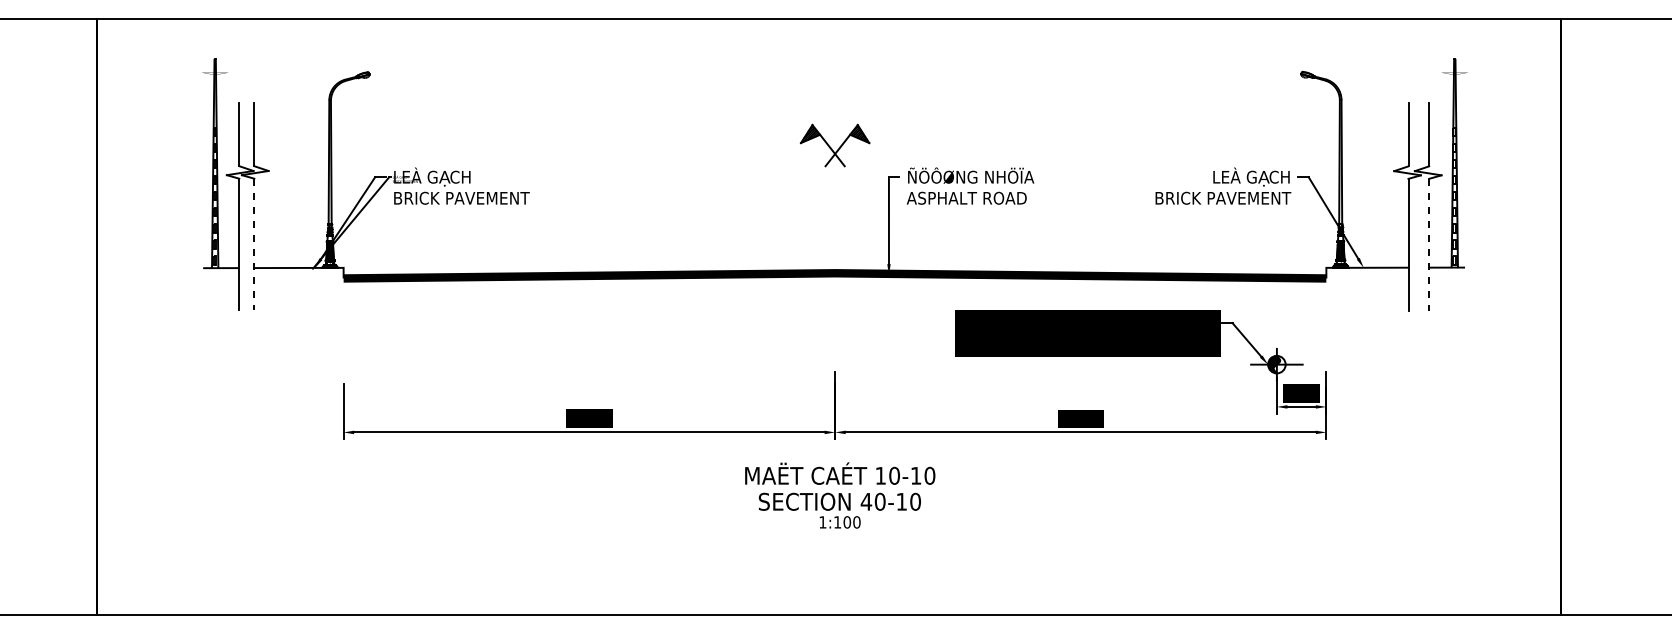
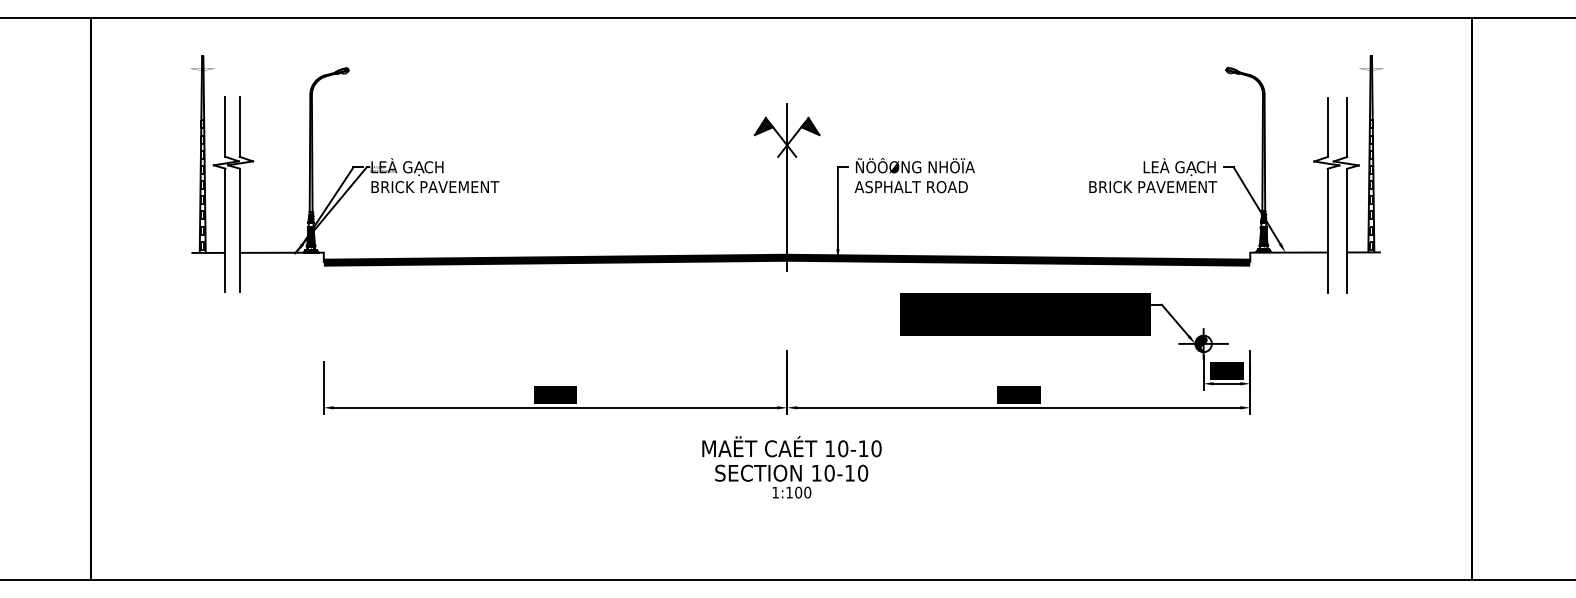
line: (835, 198) -> (787, 187), added
line: (254, 244) -> (239, 230), dashed -> solid
line: (1429, 244) -> (1347, 230), dashed -> solid
text: (866, 501) -> (816, 472), 40-10 -> 10-10

